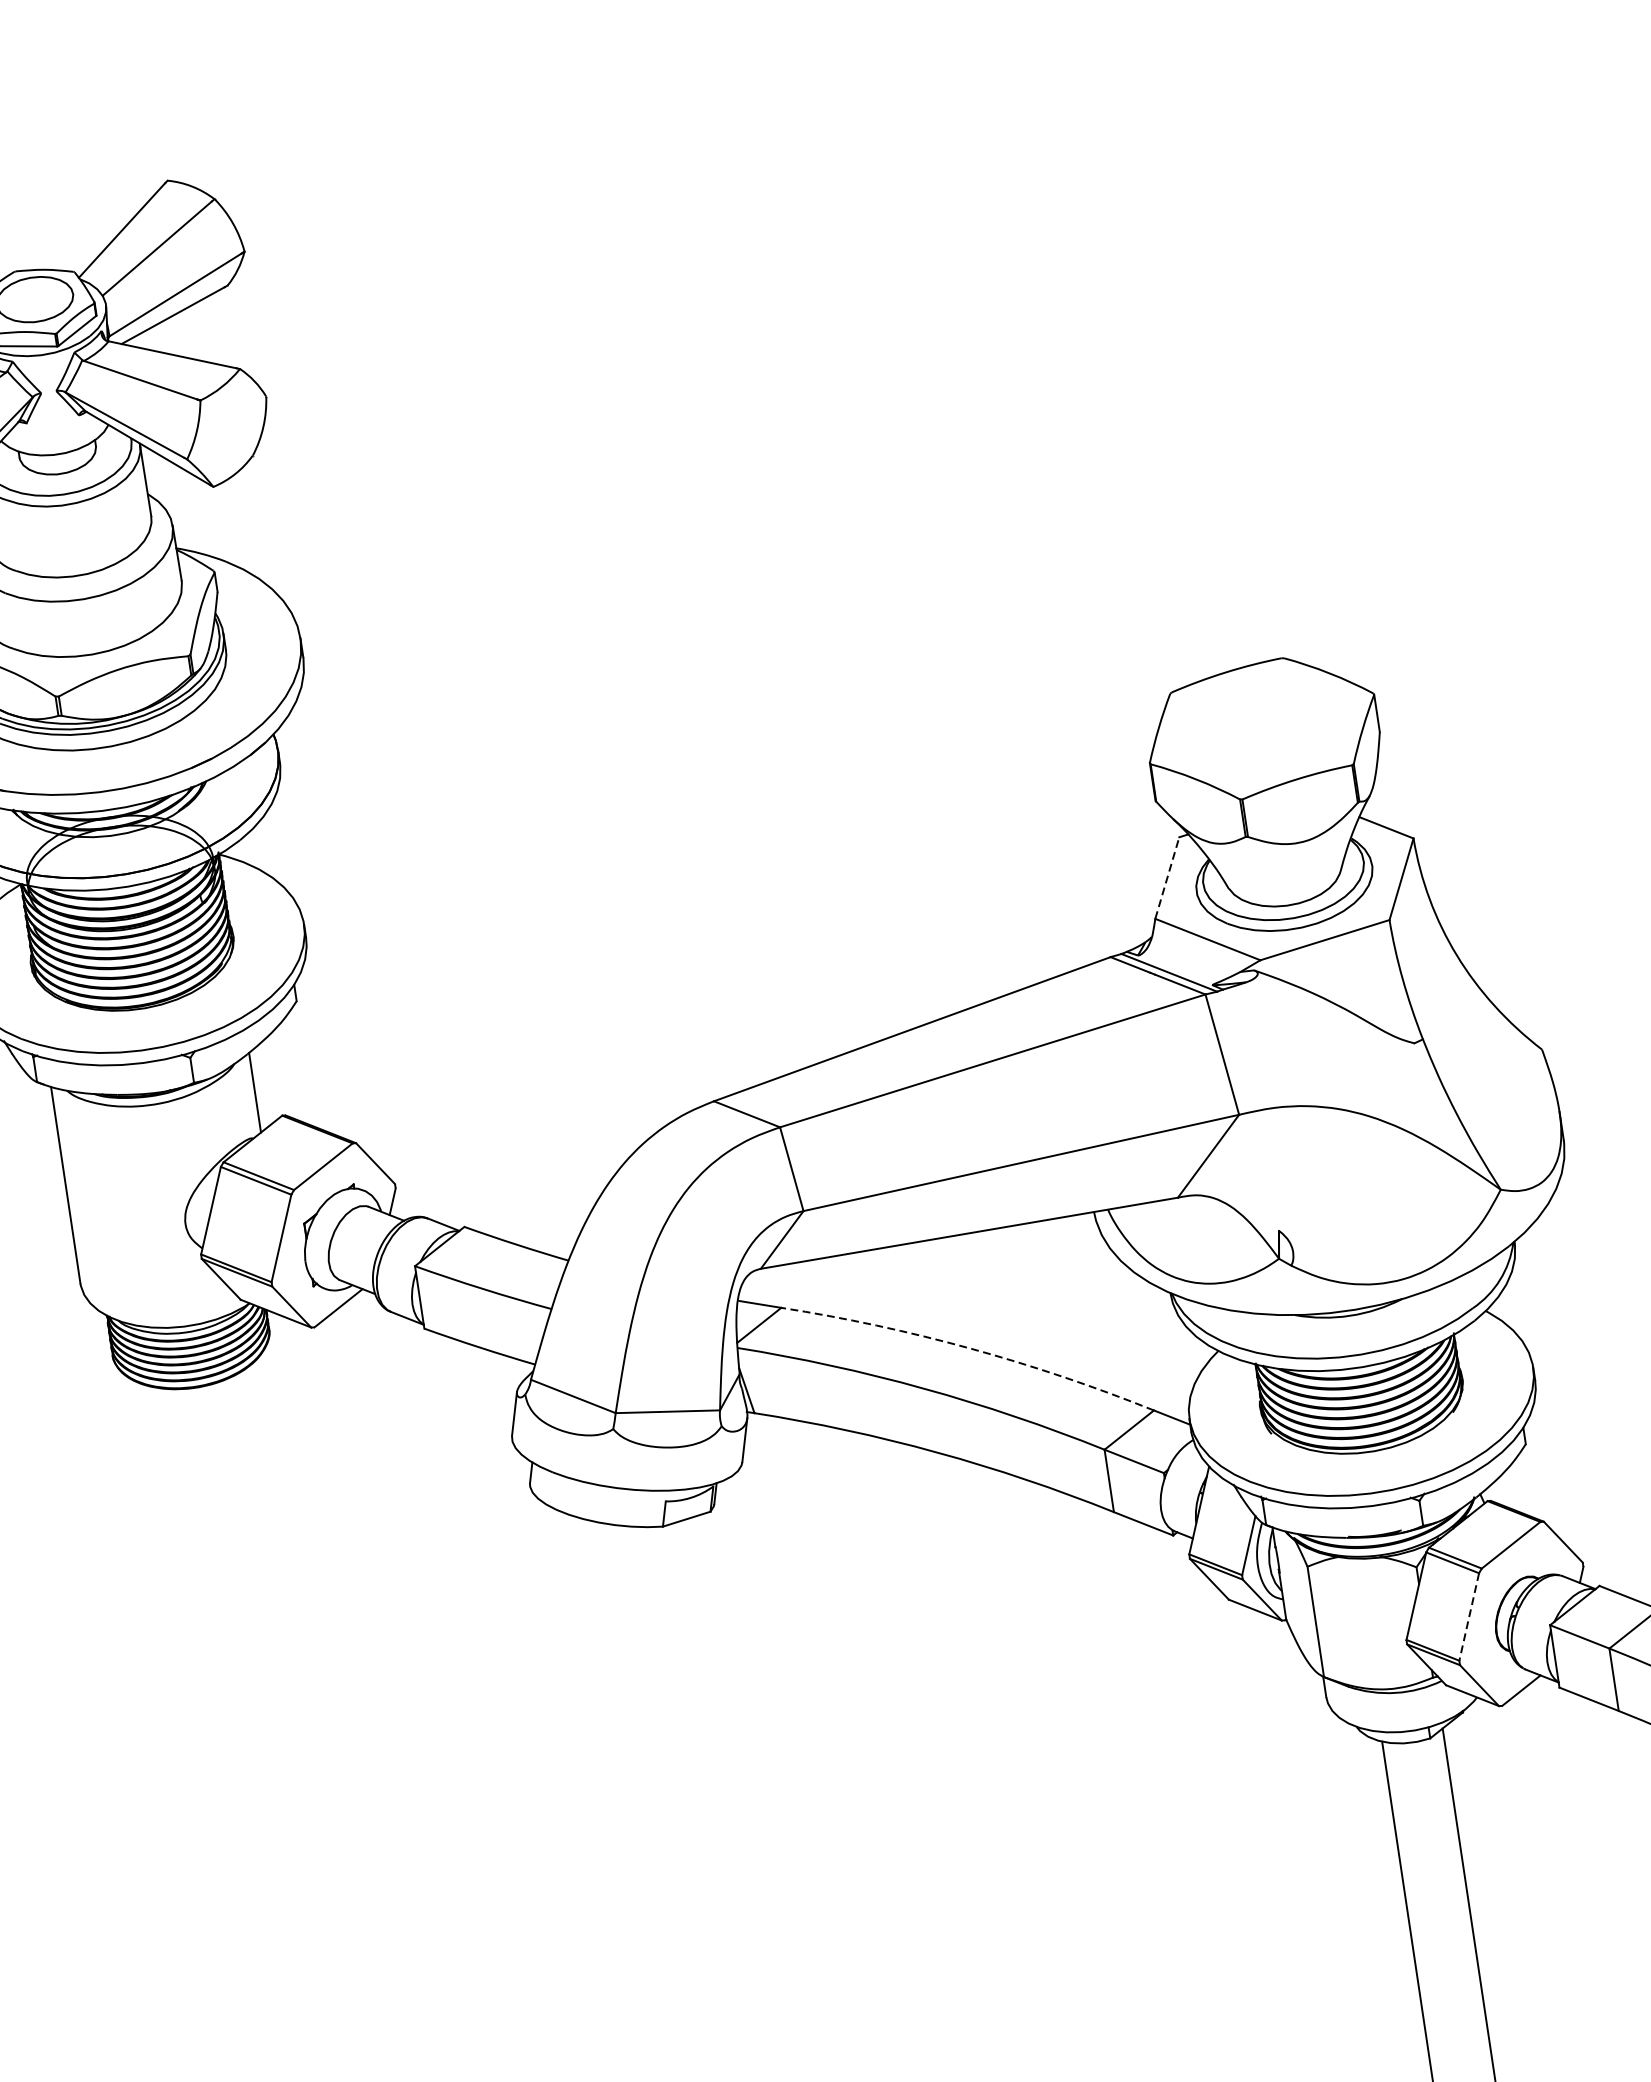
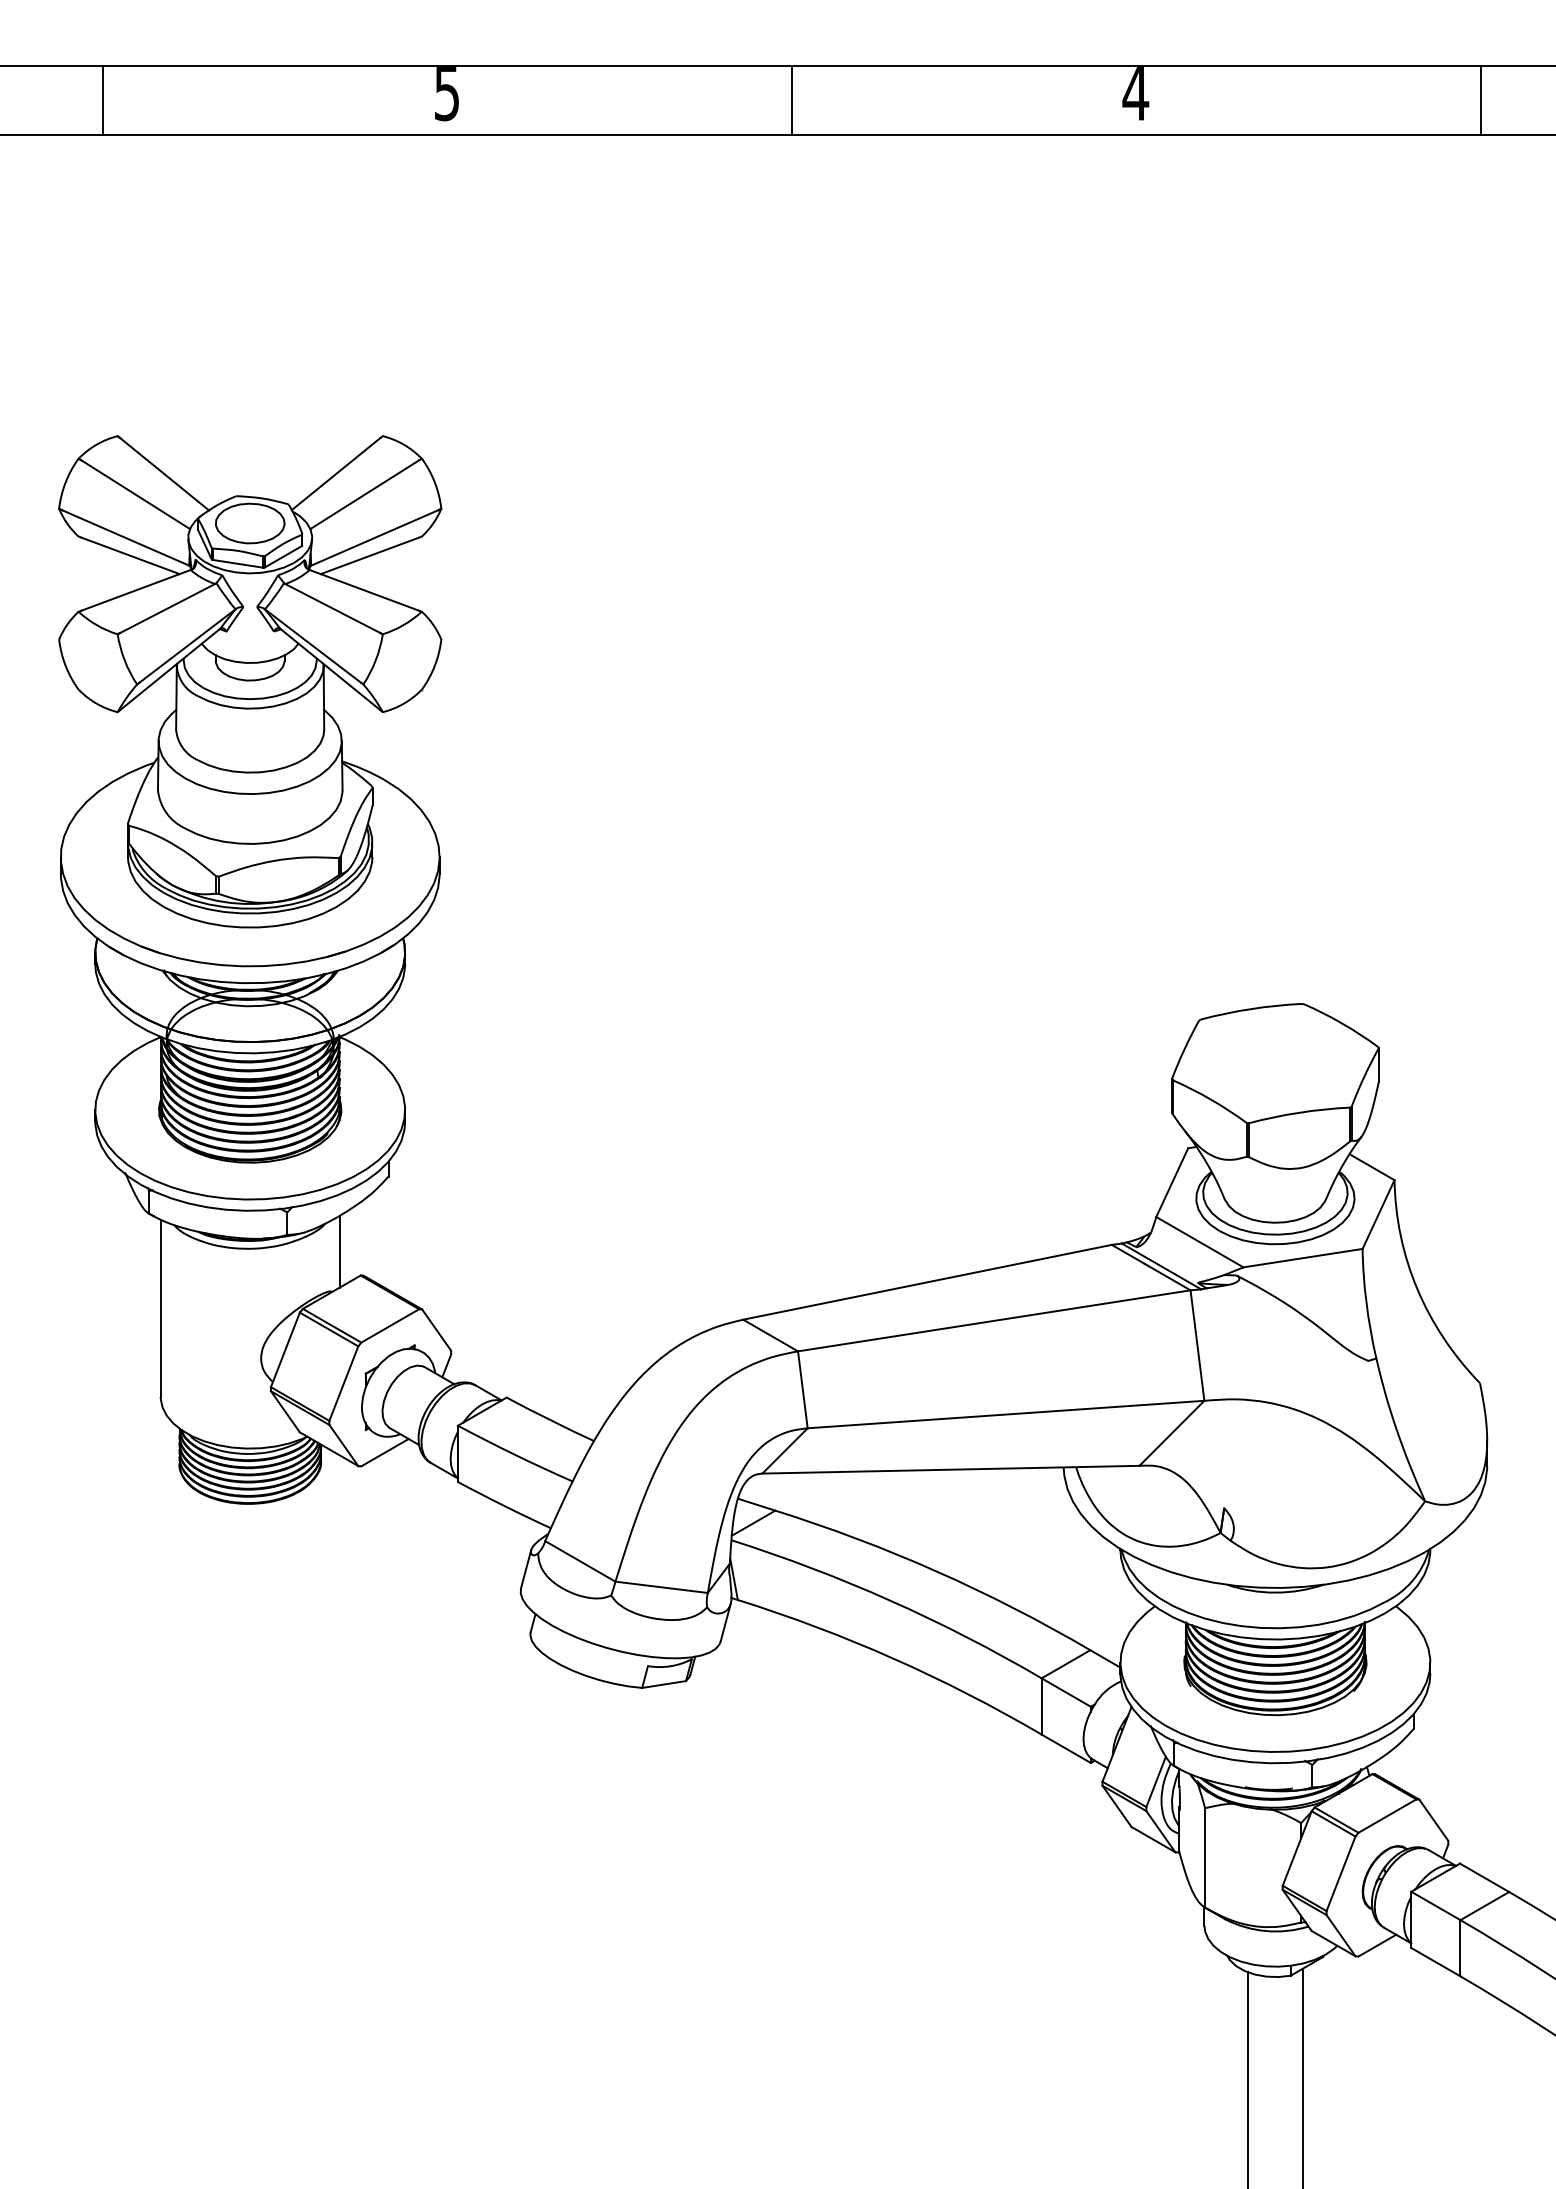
line: (1167, 877) -> (1172, 1182), dashed -> solid
arc: (970, 1348) -> (936, 1571), dashed -> solid
line: (1469, 1616) -> (1341, 1873), dashed -> solid

